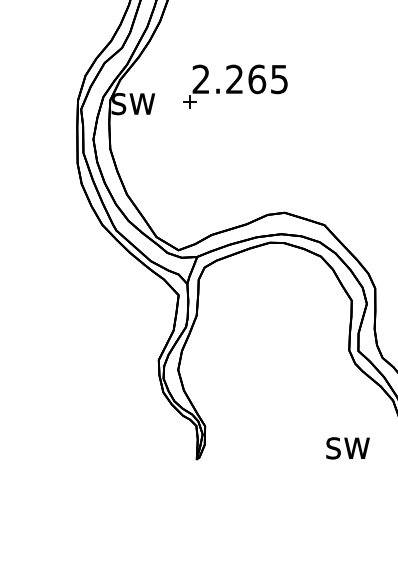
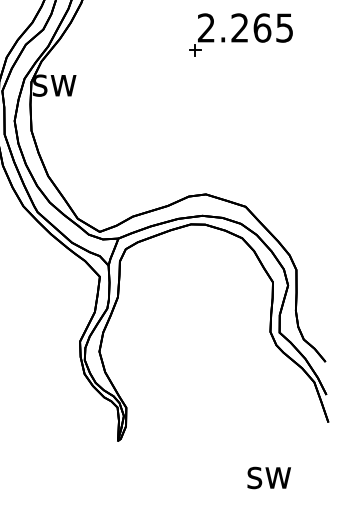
part: (235, 86) -> (240, 35), moved
text: (347, 448) -> (268, 478), moved

